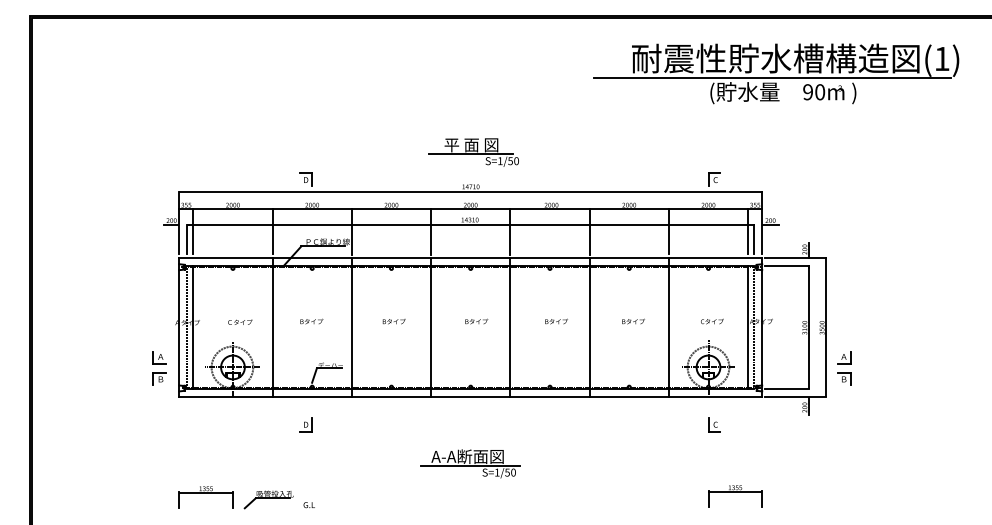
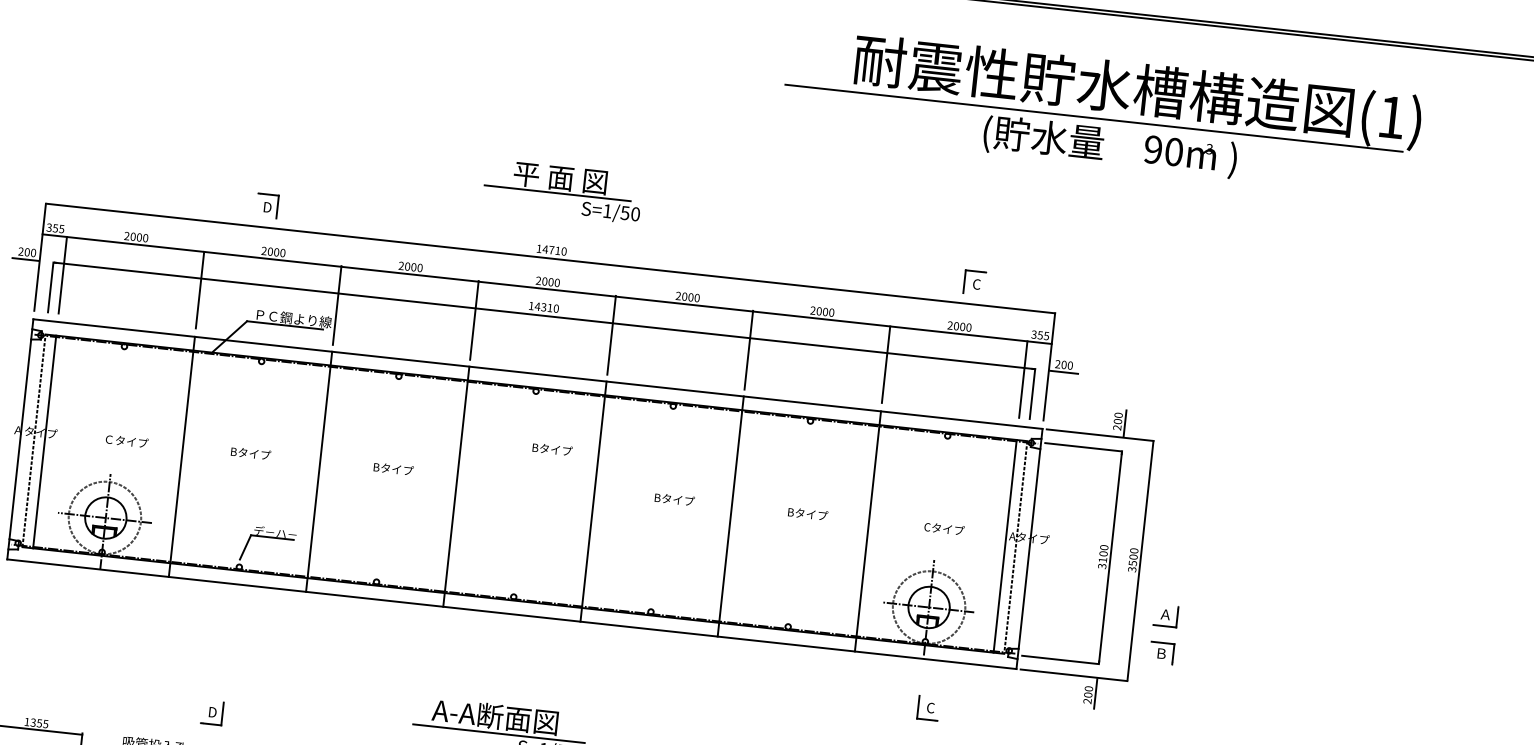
text: (476, 321) -> (552, 449), moved
part: (305, 424) -> (211, 711), moved

